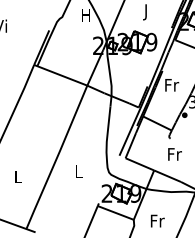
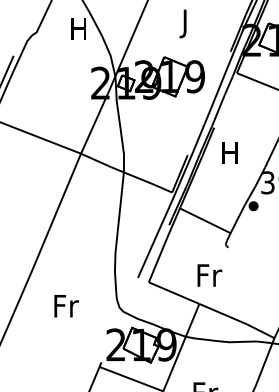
text: (172, 85) -> (231, 153), Fr -> H
text: (174, 154) -> (208, 275), moved
text: (79, 171) -> (67, 305), L -> Fr

